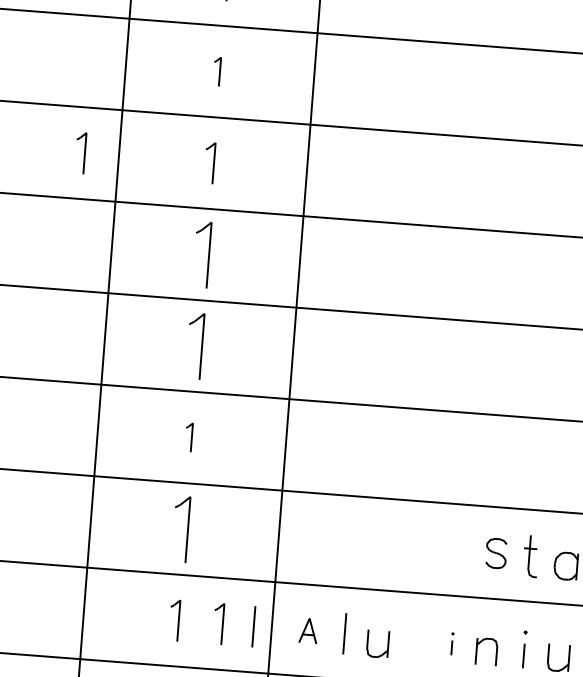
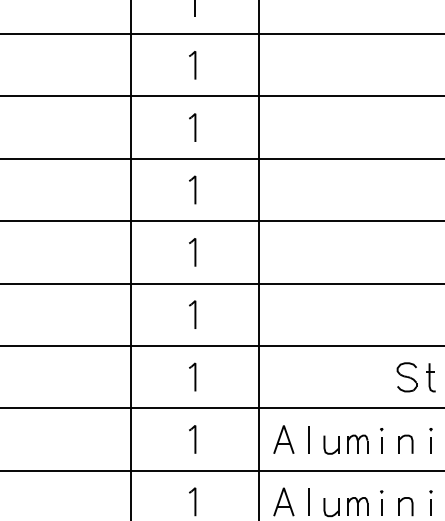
part: (216, 71) -> (192, 65), size x1.43
part: (80, 152) -> (104, 127), removed
part: (202, 253) -> (192, 189), size x0.62
part: (195, 346) -> (192, 252), size x0.62
part: (188, 437) -> (192, 314), size x1.43
part: (181, 527) -> (192, 376), size x0.62
part: (495, 553) -> (406, 377), size x1.43
part: (218, 623) -> (222, 439), removed
line: (253, 626) -> (246, 439), removed
part: (308, 630) -> (283, 439), size x1.67
part: (451, 643) -> (381, 440), size x1.67
part: (416, 644) -> (357, 443), added

